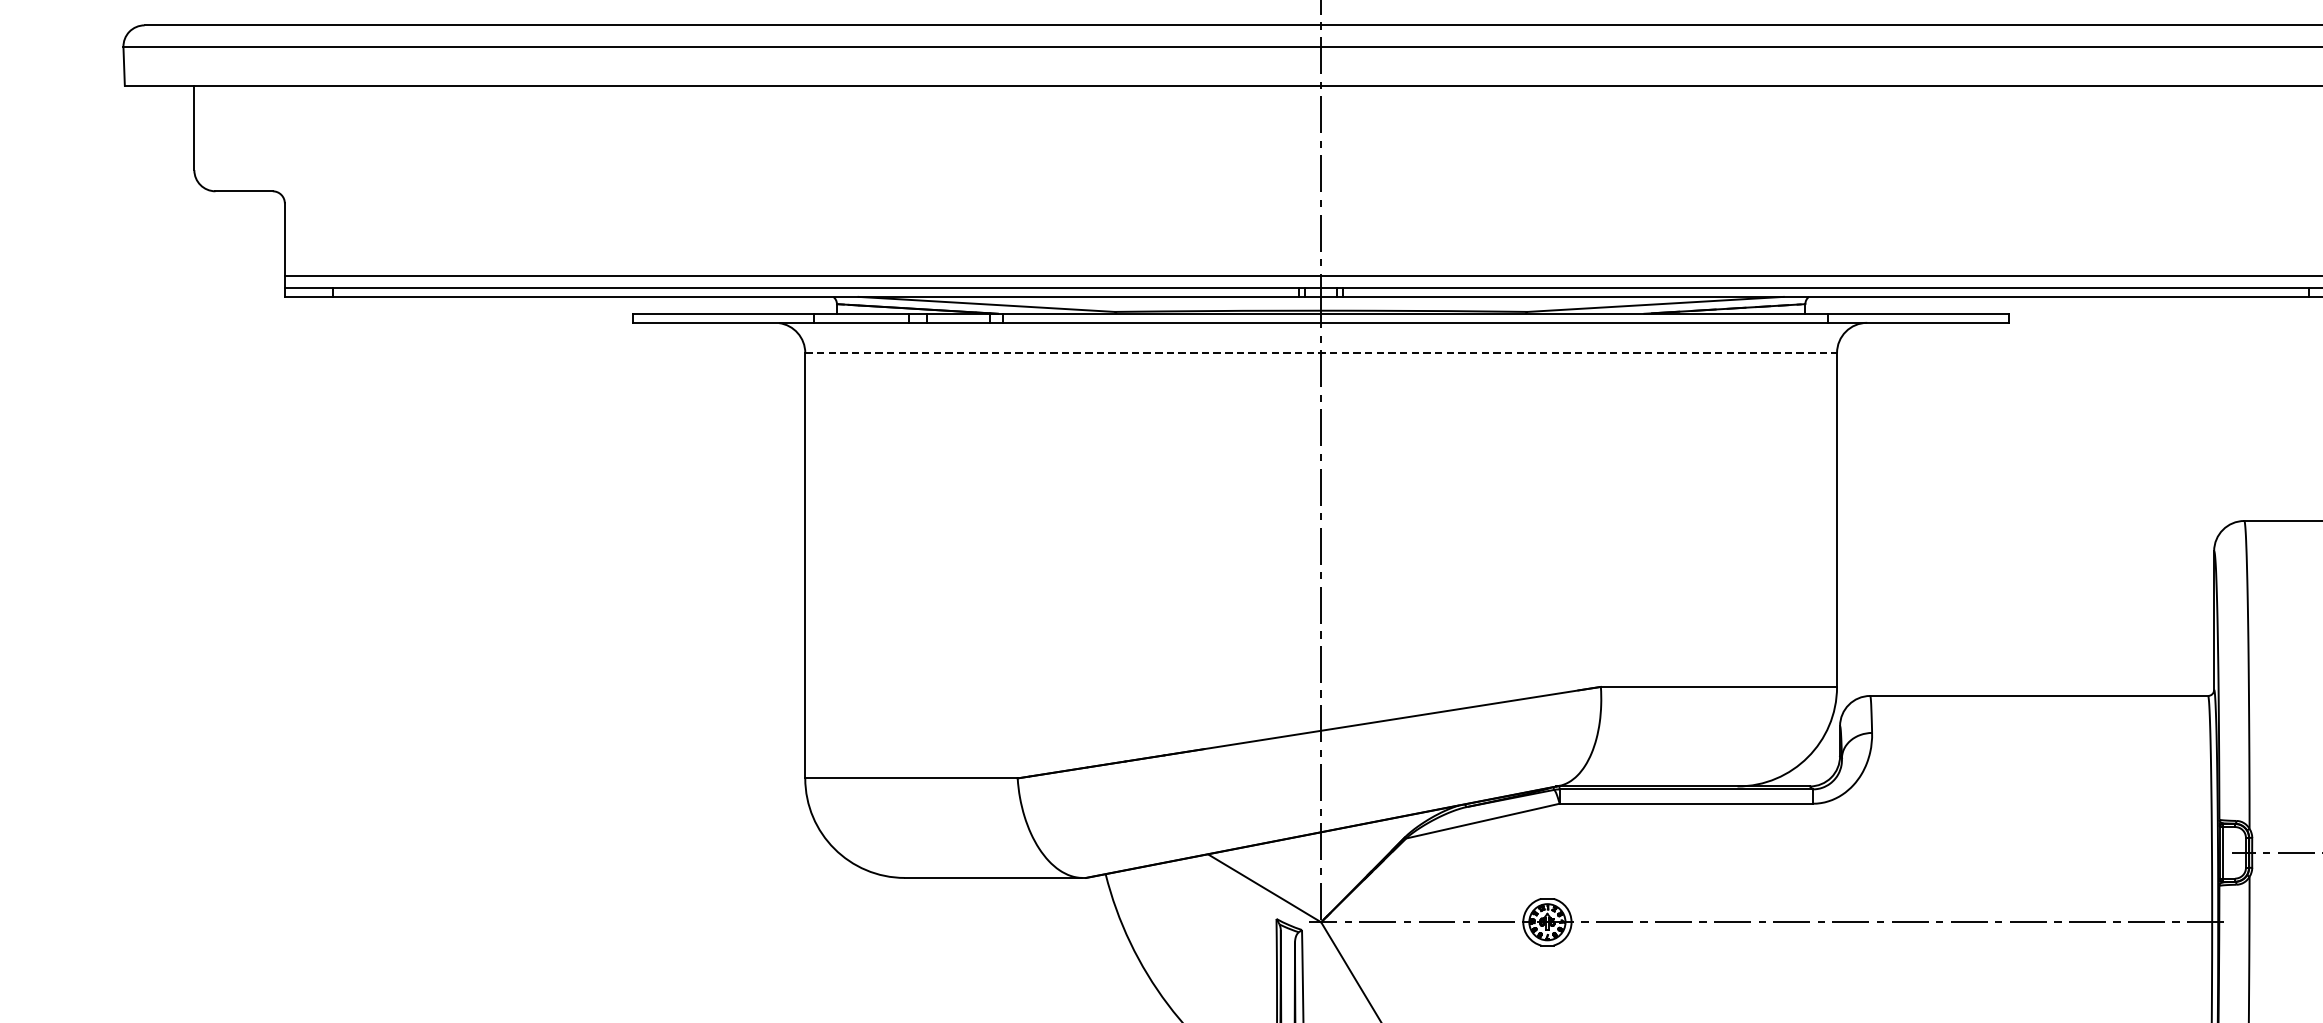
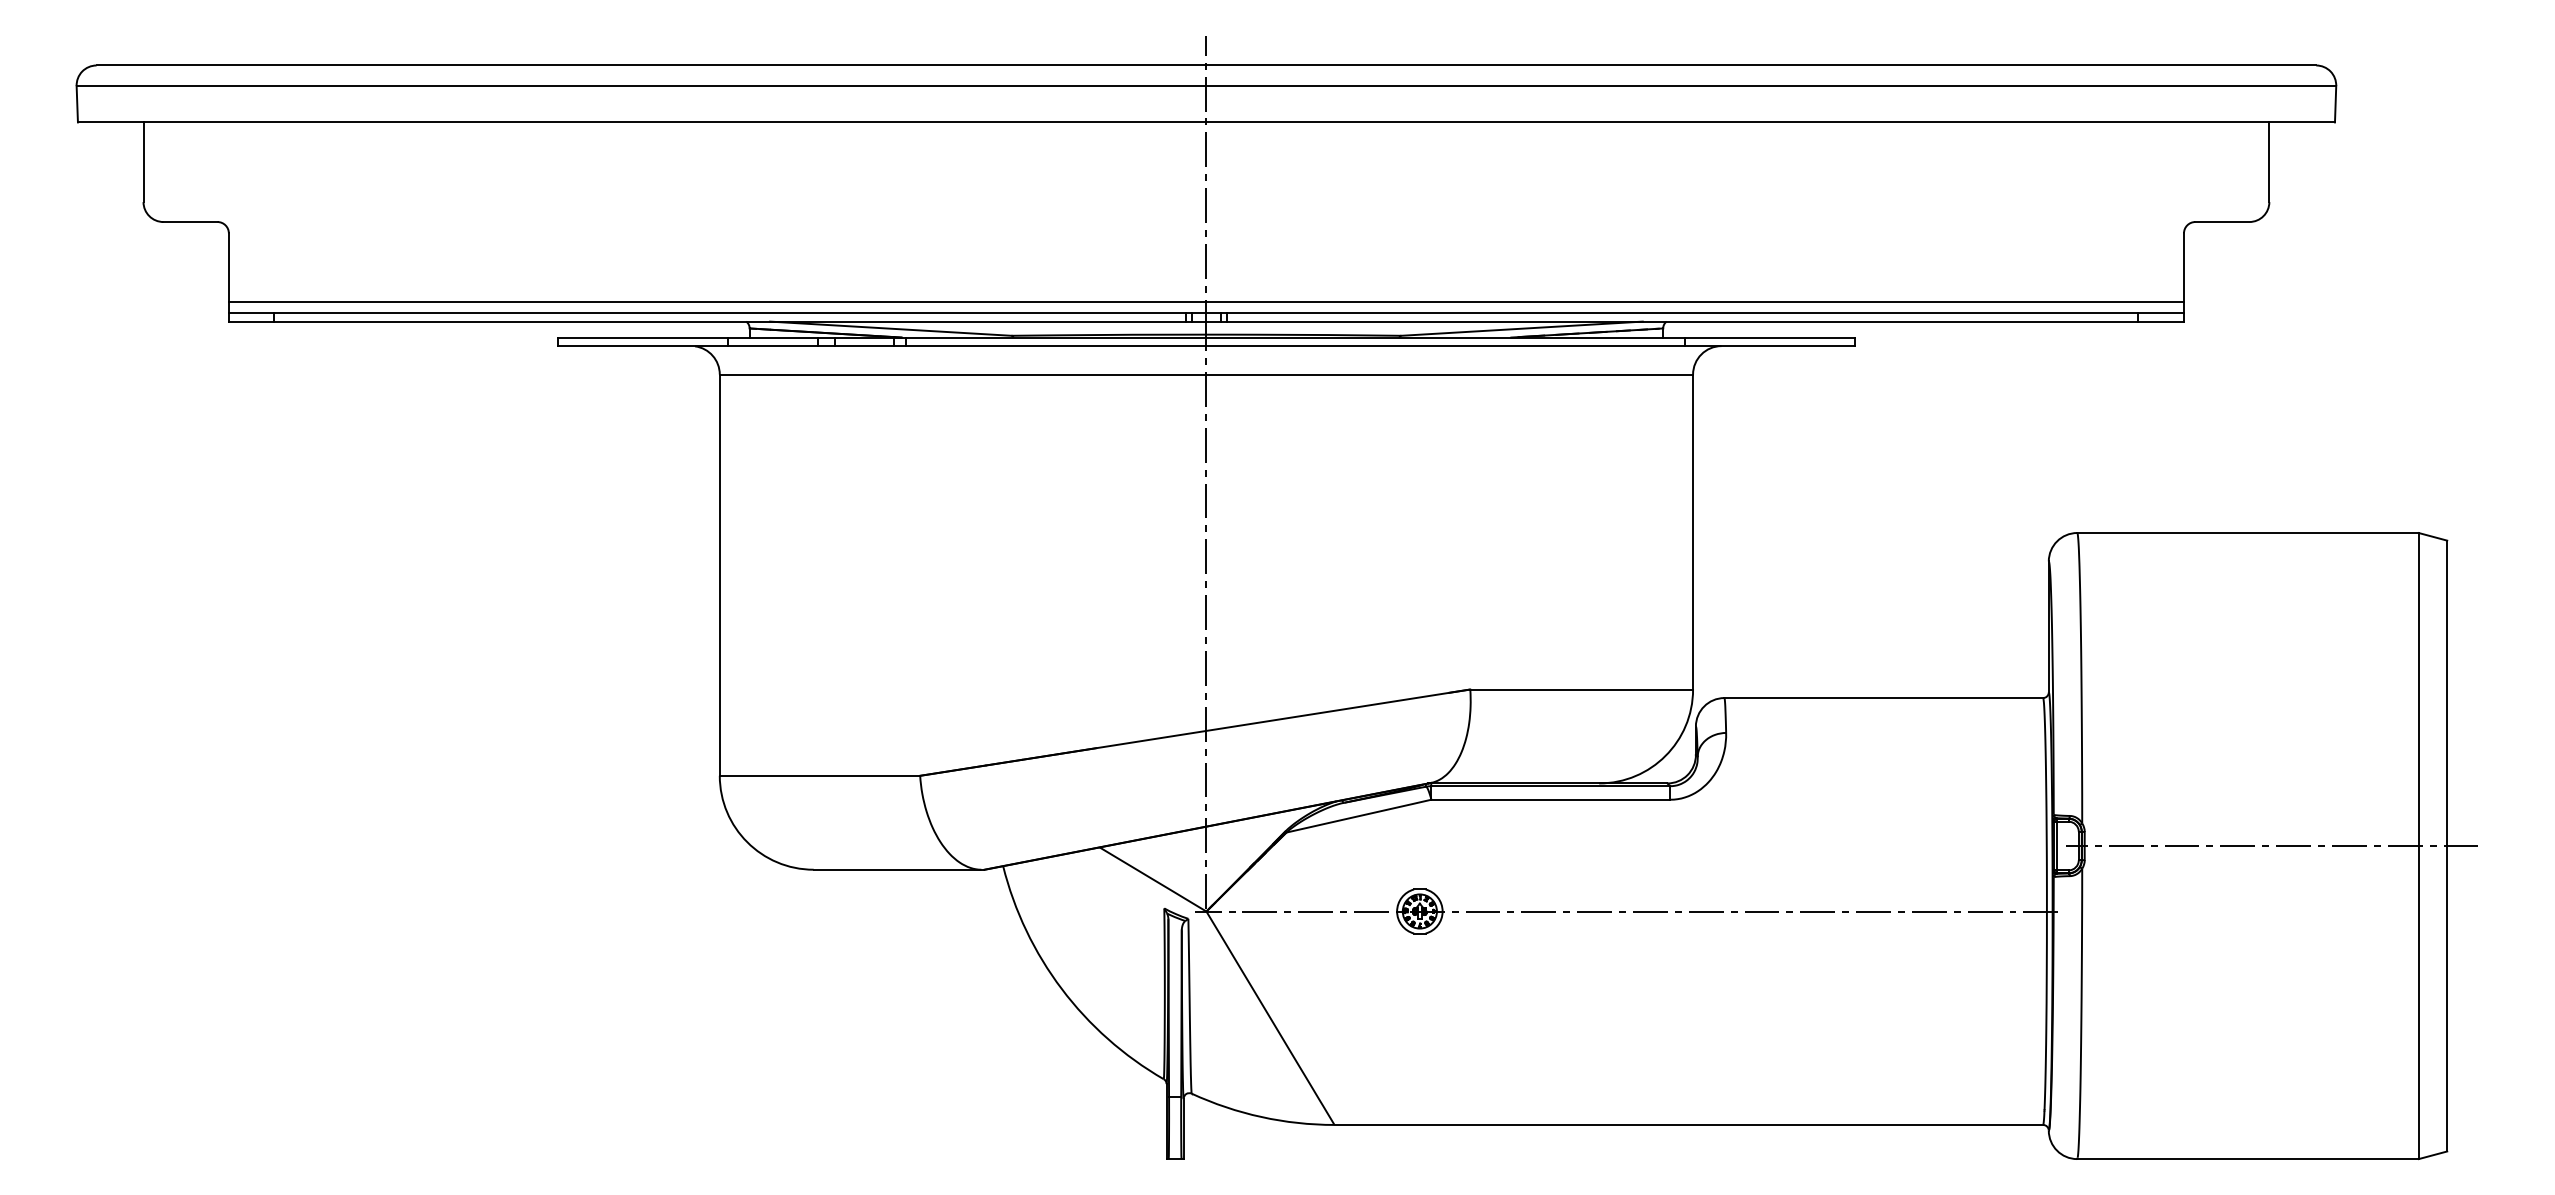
line: (1321, 352) -> (1206, 374), dashed -> solid

